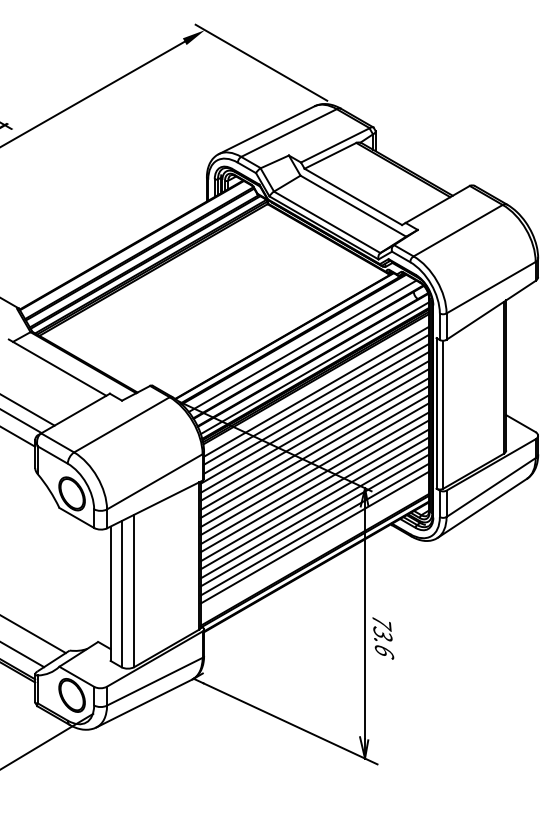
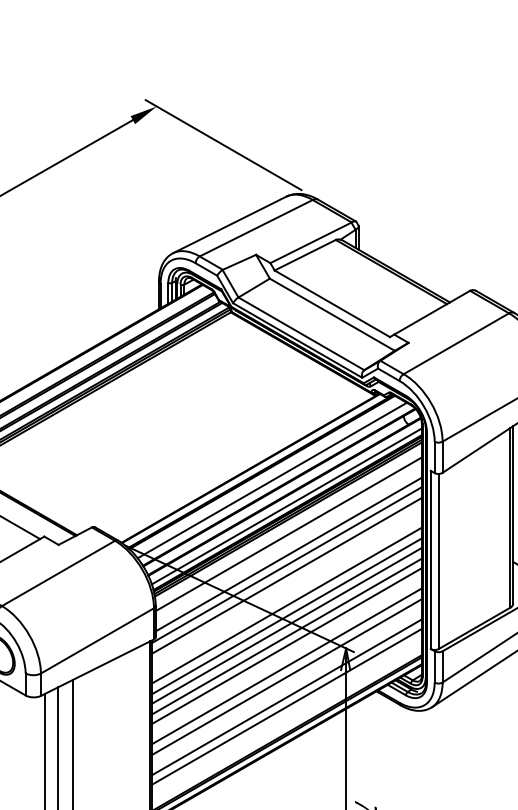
line: (316, 399) -> (288, 543), removed
line: (314, 434) -> (286, 584), removed
line: (314, 443) -> (286, 595), removed
line: (314, 495) -> (286, 657), removed
line: (314, 520) -> (286, 686), removed

